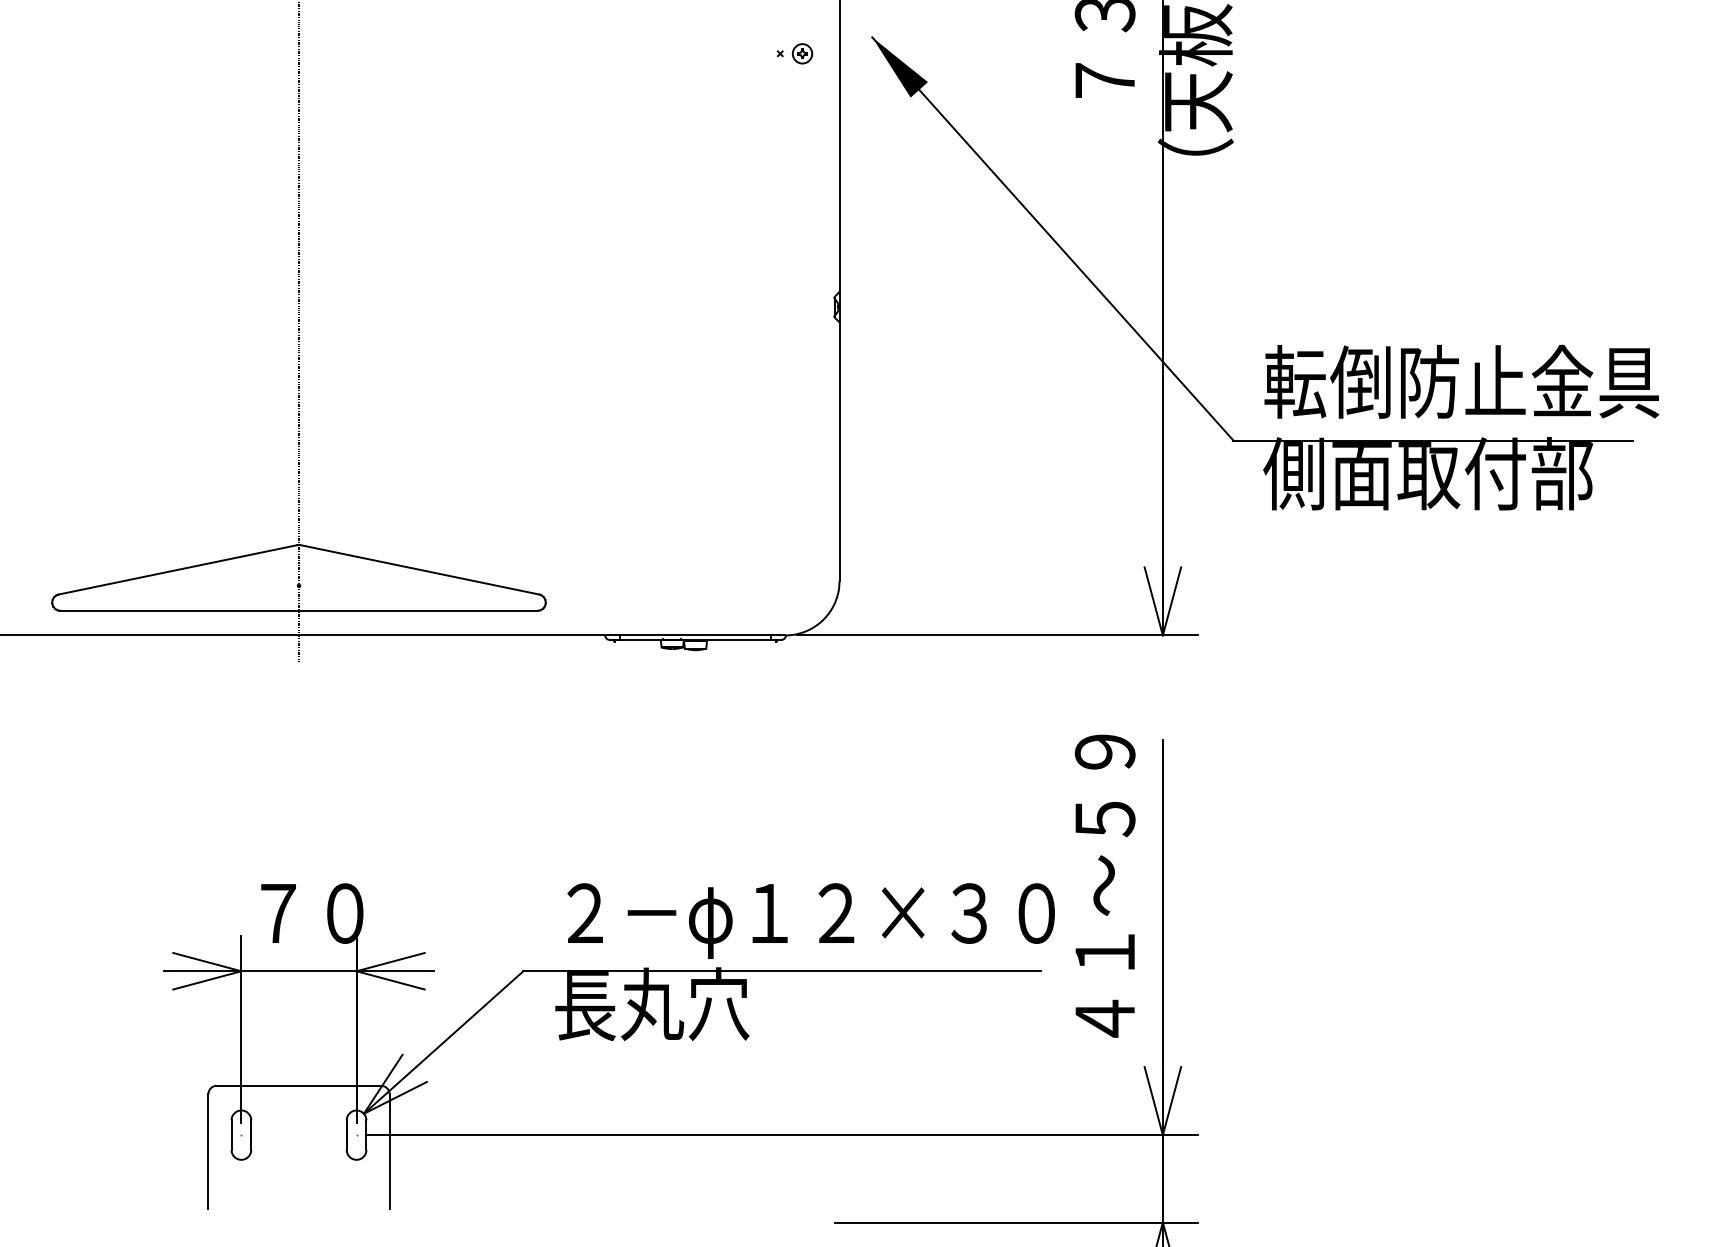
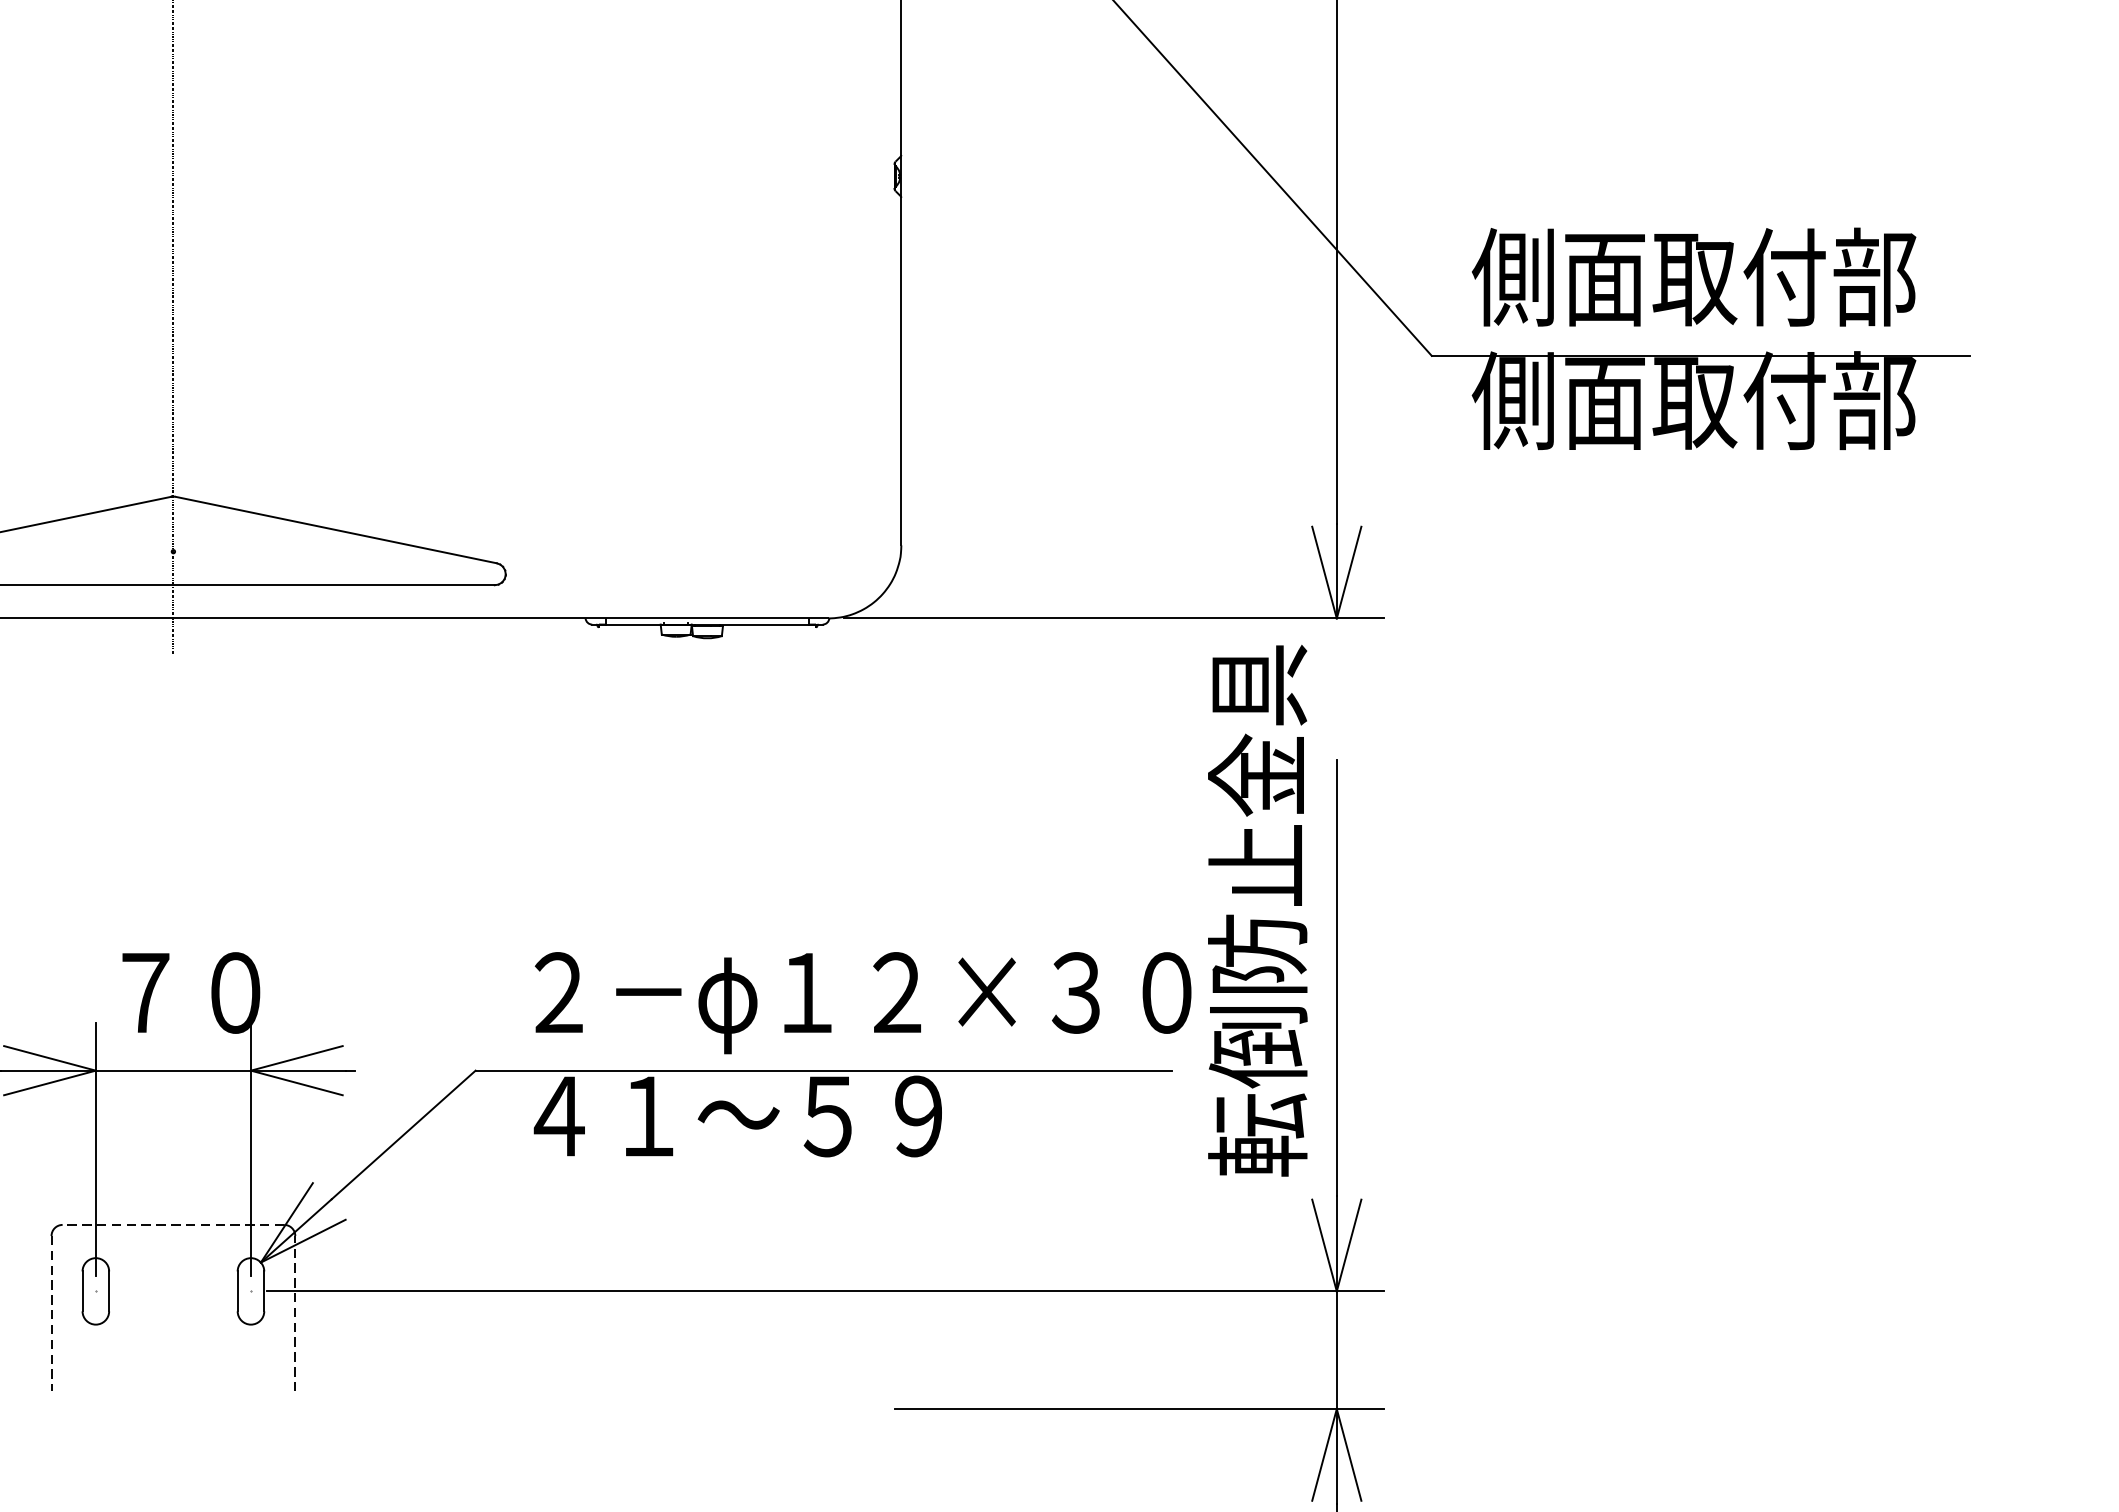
text: (1461, 381) -> (1738, 276), 転倒防止金具 -> 側面取付部
text: (1104, 852) -> (1258, 910), ４１～５９ -> 転倒防止金具
text: (712, 1004) -> (730, 1115), 長丸穴 -> ４１～５９
line: (298, 1085) -> (172, 1224), solid -> dashed
line: (208, 1151) -> (51, 1313), solid -> dashed
line: (389, 1151) -> (295, 1313), solid -> dashed

